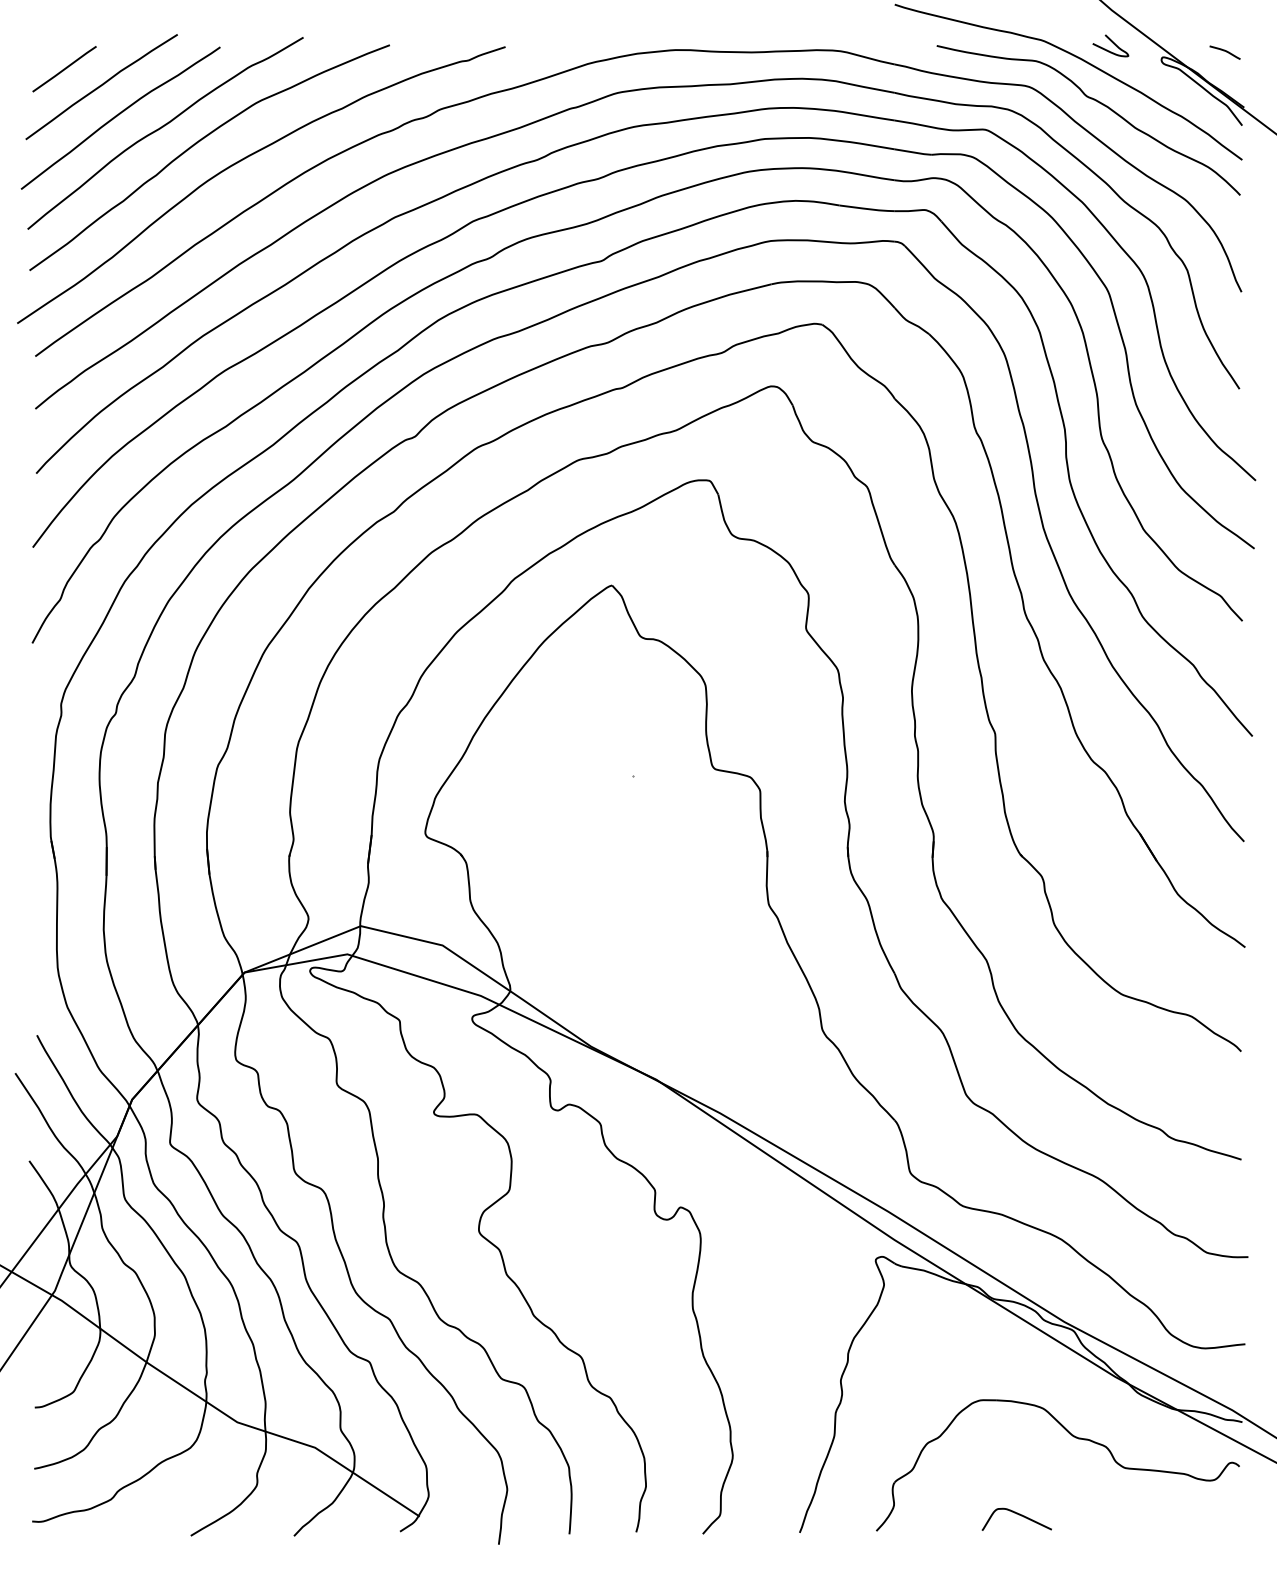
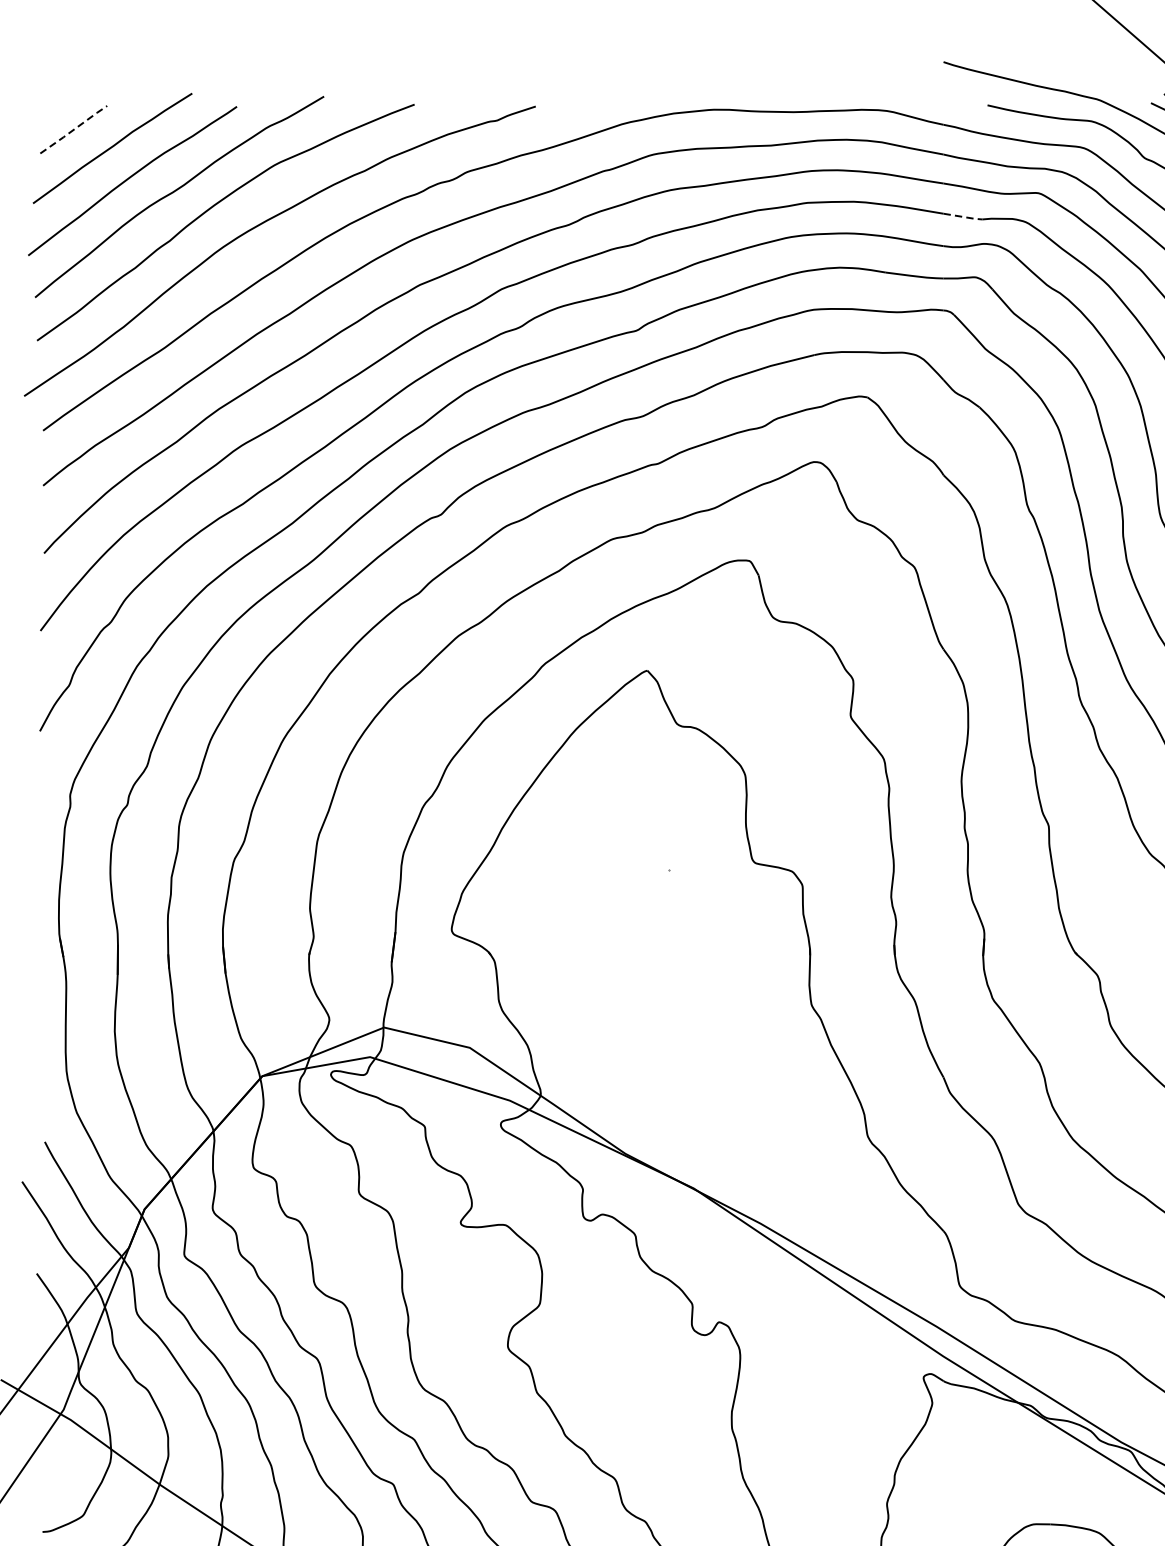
line: (64, 69) -> (73, 130), solid -> dashed
line: (914, 152) -> (964, 217), solid -> dashed

